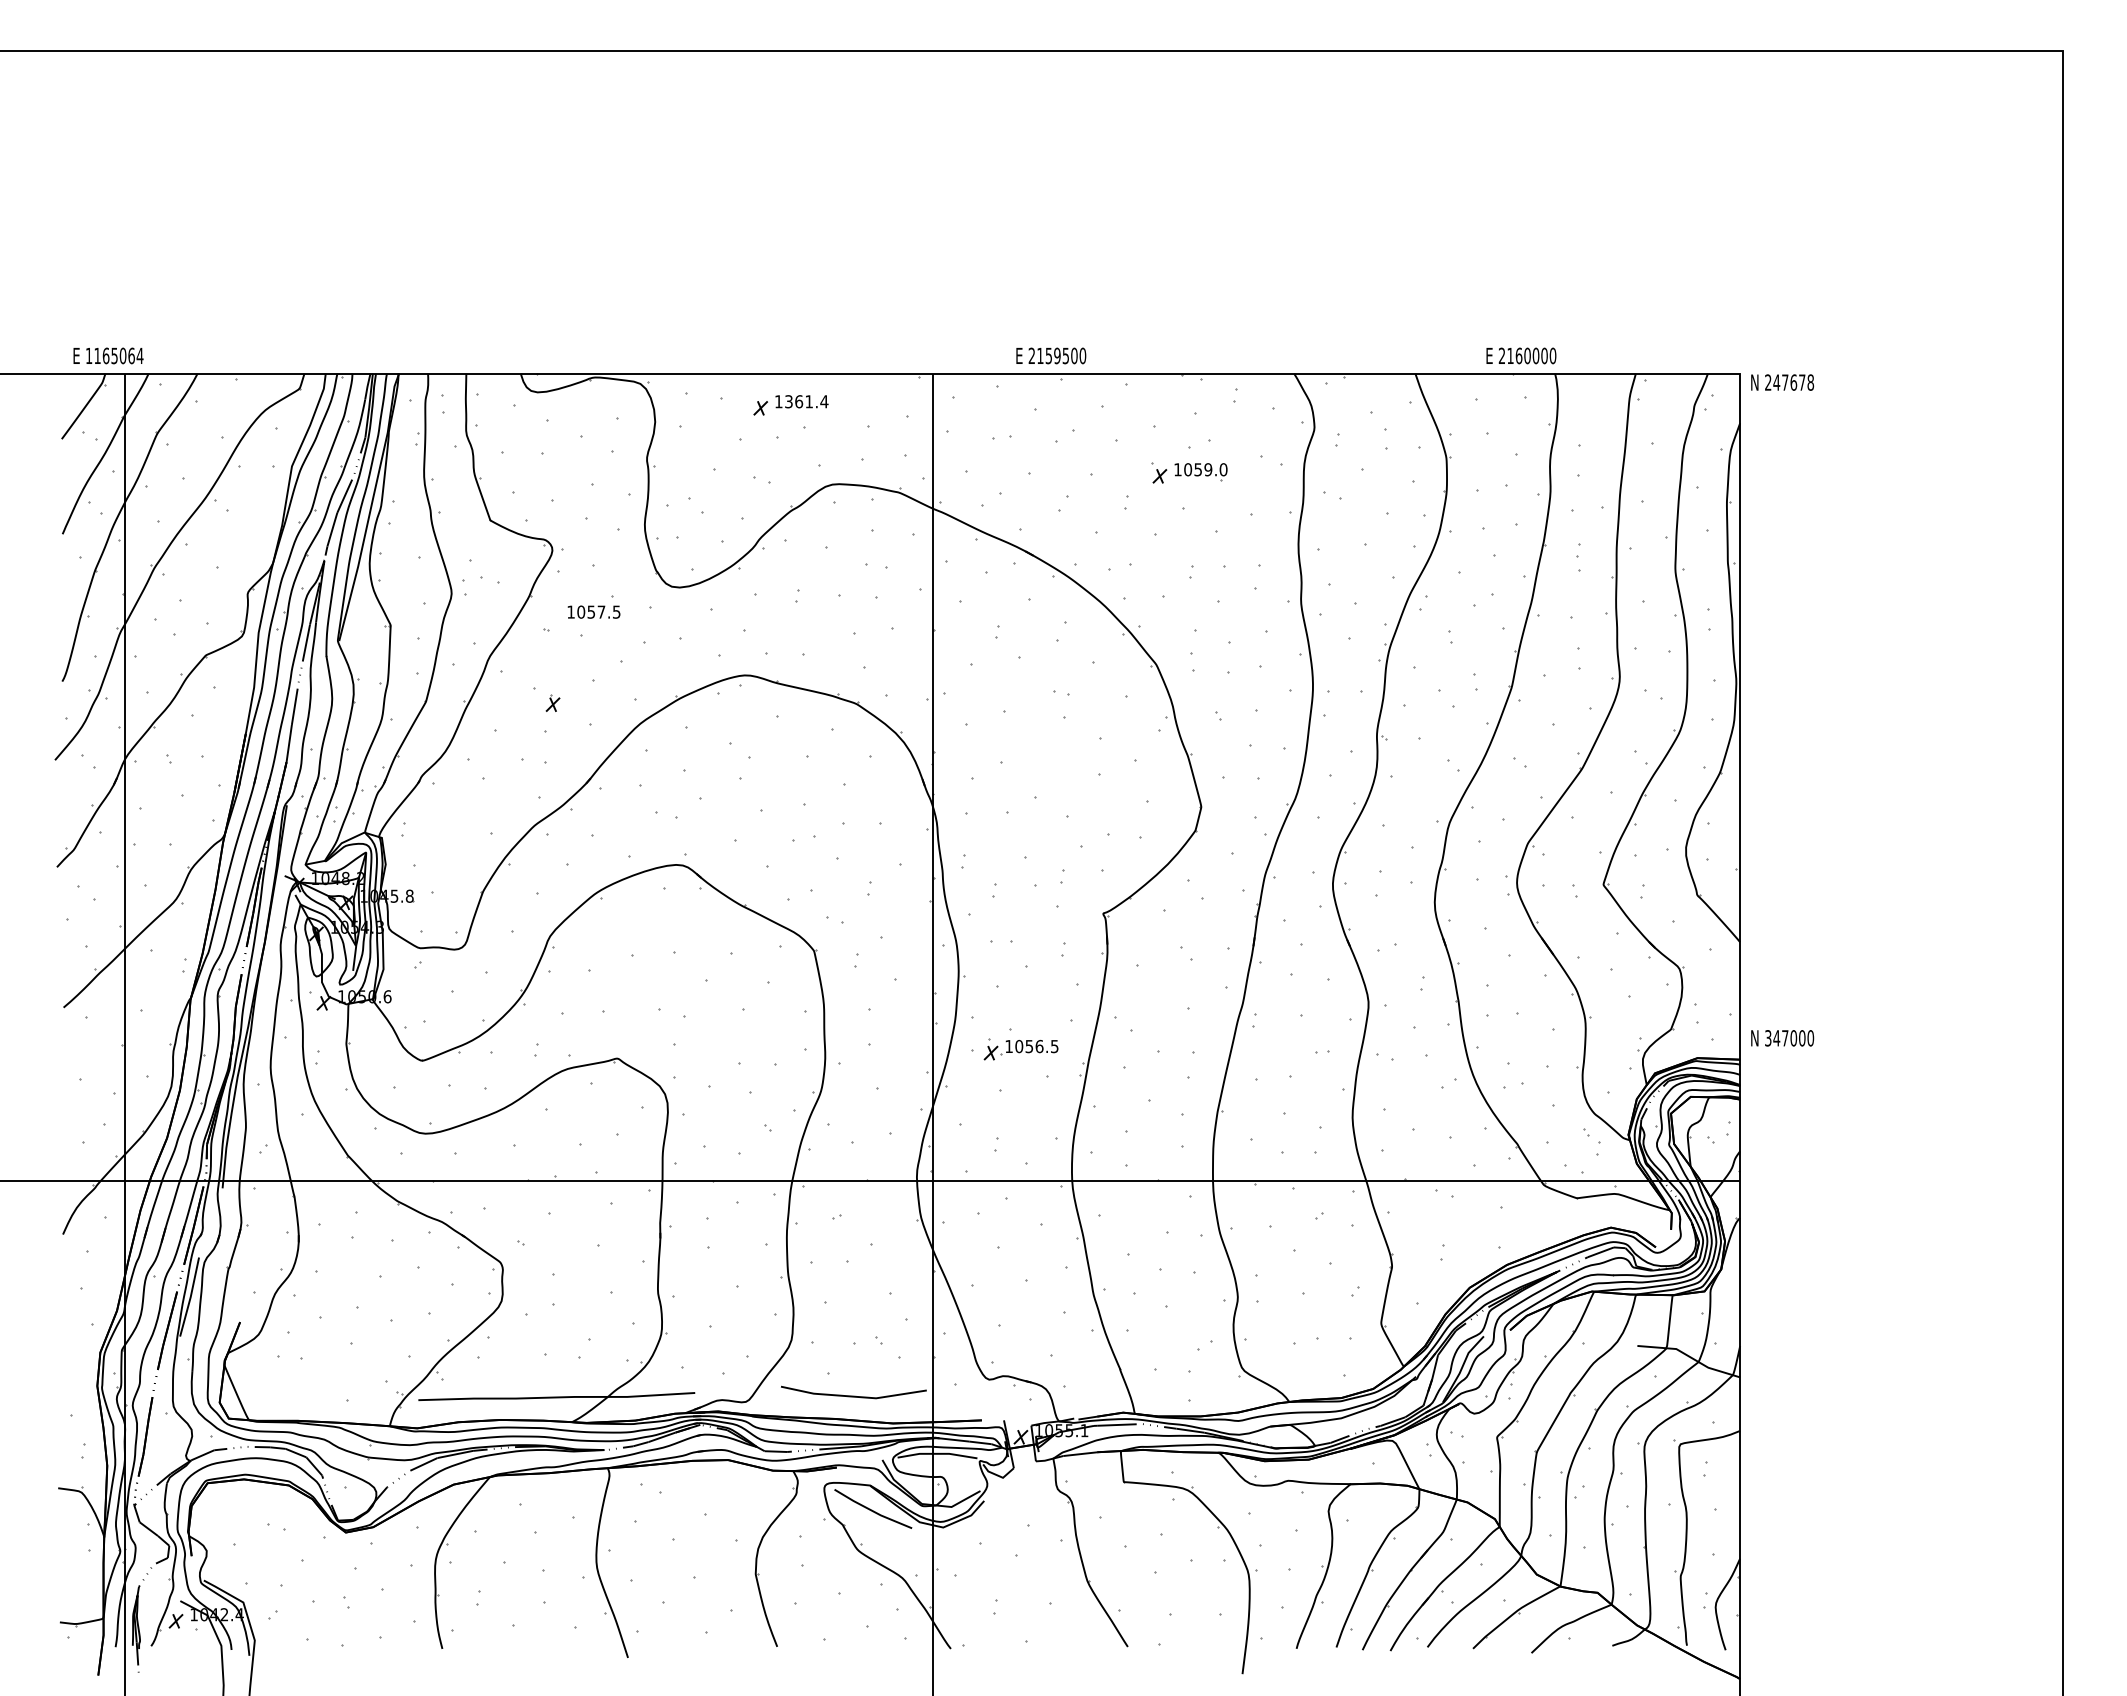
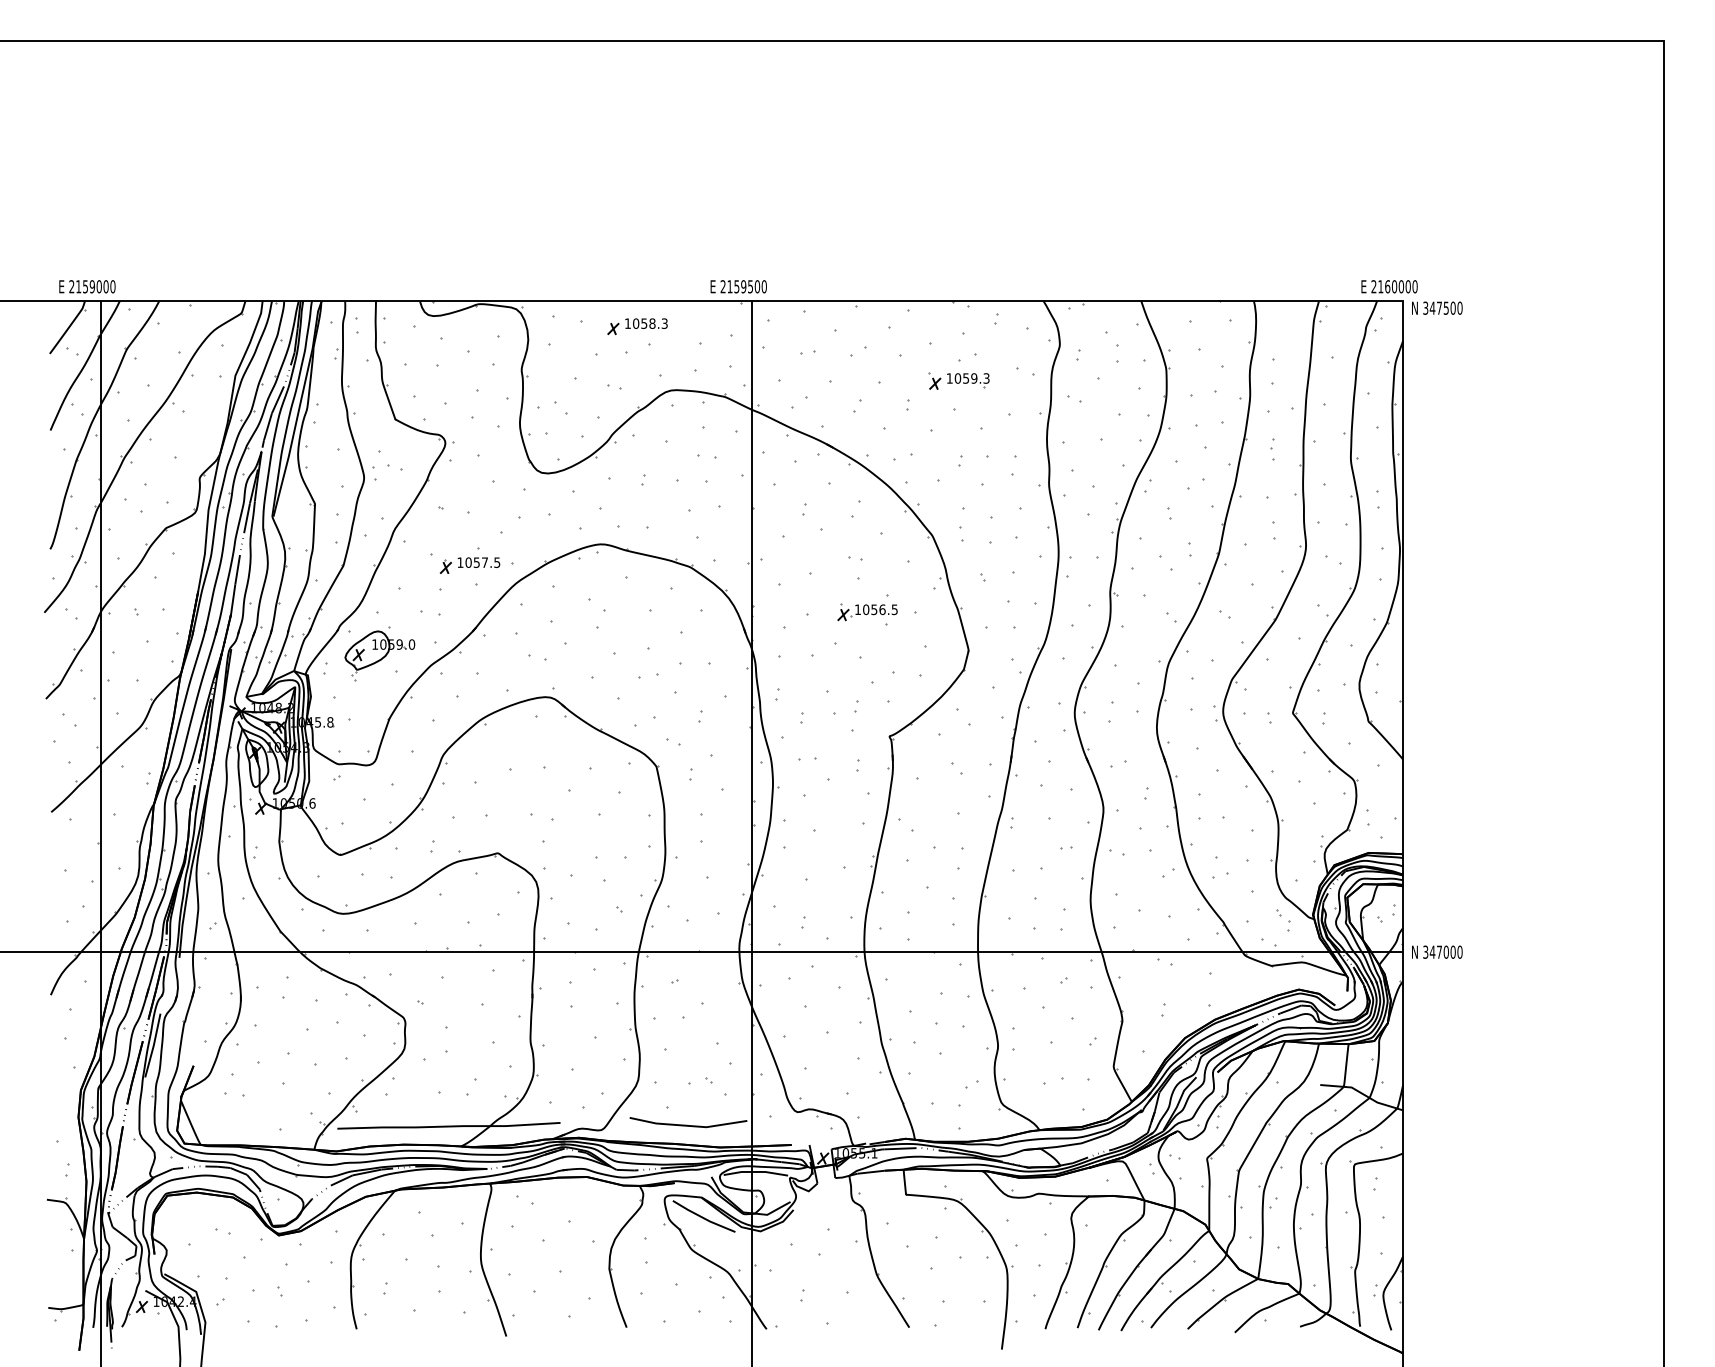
text: (114, 355) -> (92, 286), 1165064 -> 2159000
text: (1051, 355) -> (738, 286), moved
text: (1521, 355) -> (1389, 286), moved
text: (1789, 382) -> (1442, 308), 247678 -> 347500
text: (806, 401) -> (650, 323), 1361.4 -> 1058.3
text: (1223, 469) -> (986, 378), 1059.0 -> 1059.3
text: (593, 611) -> (478, 562), moved
part: (470, 813) -> (379, 655), added
text: (1782, 1038) -> (1437, 952), moved
part: (1020, 1049) -> (867, 612), moved

